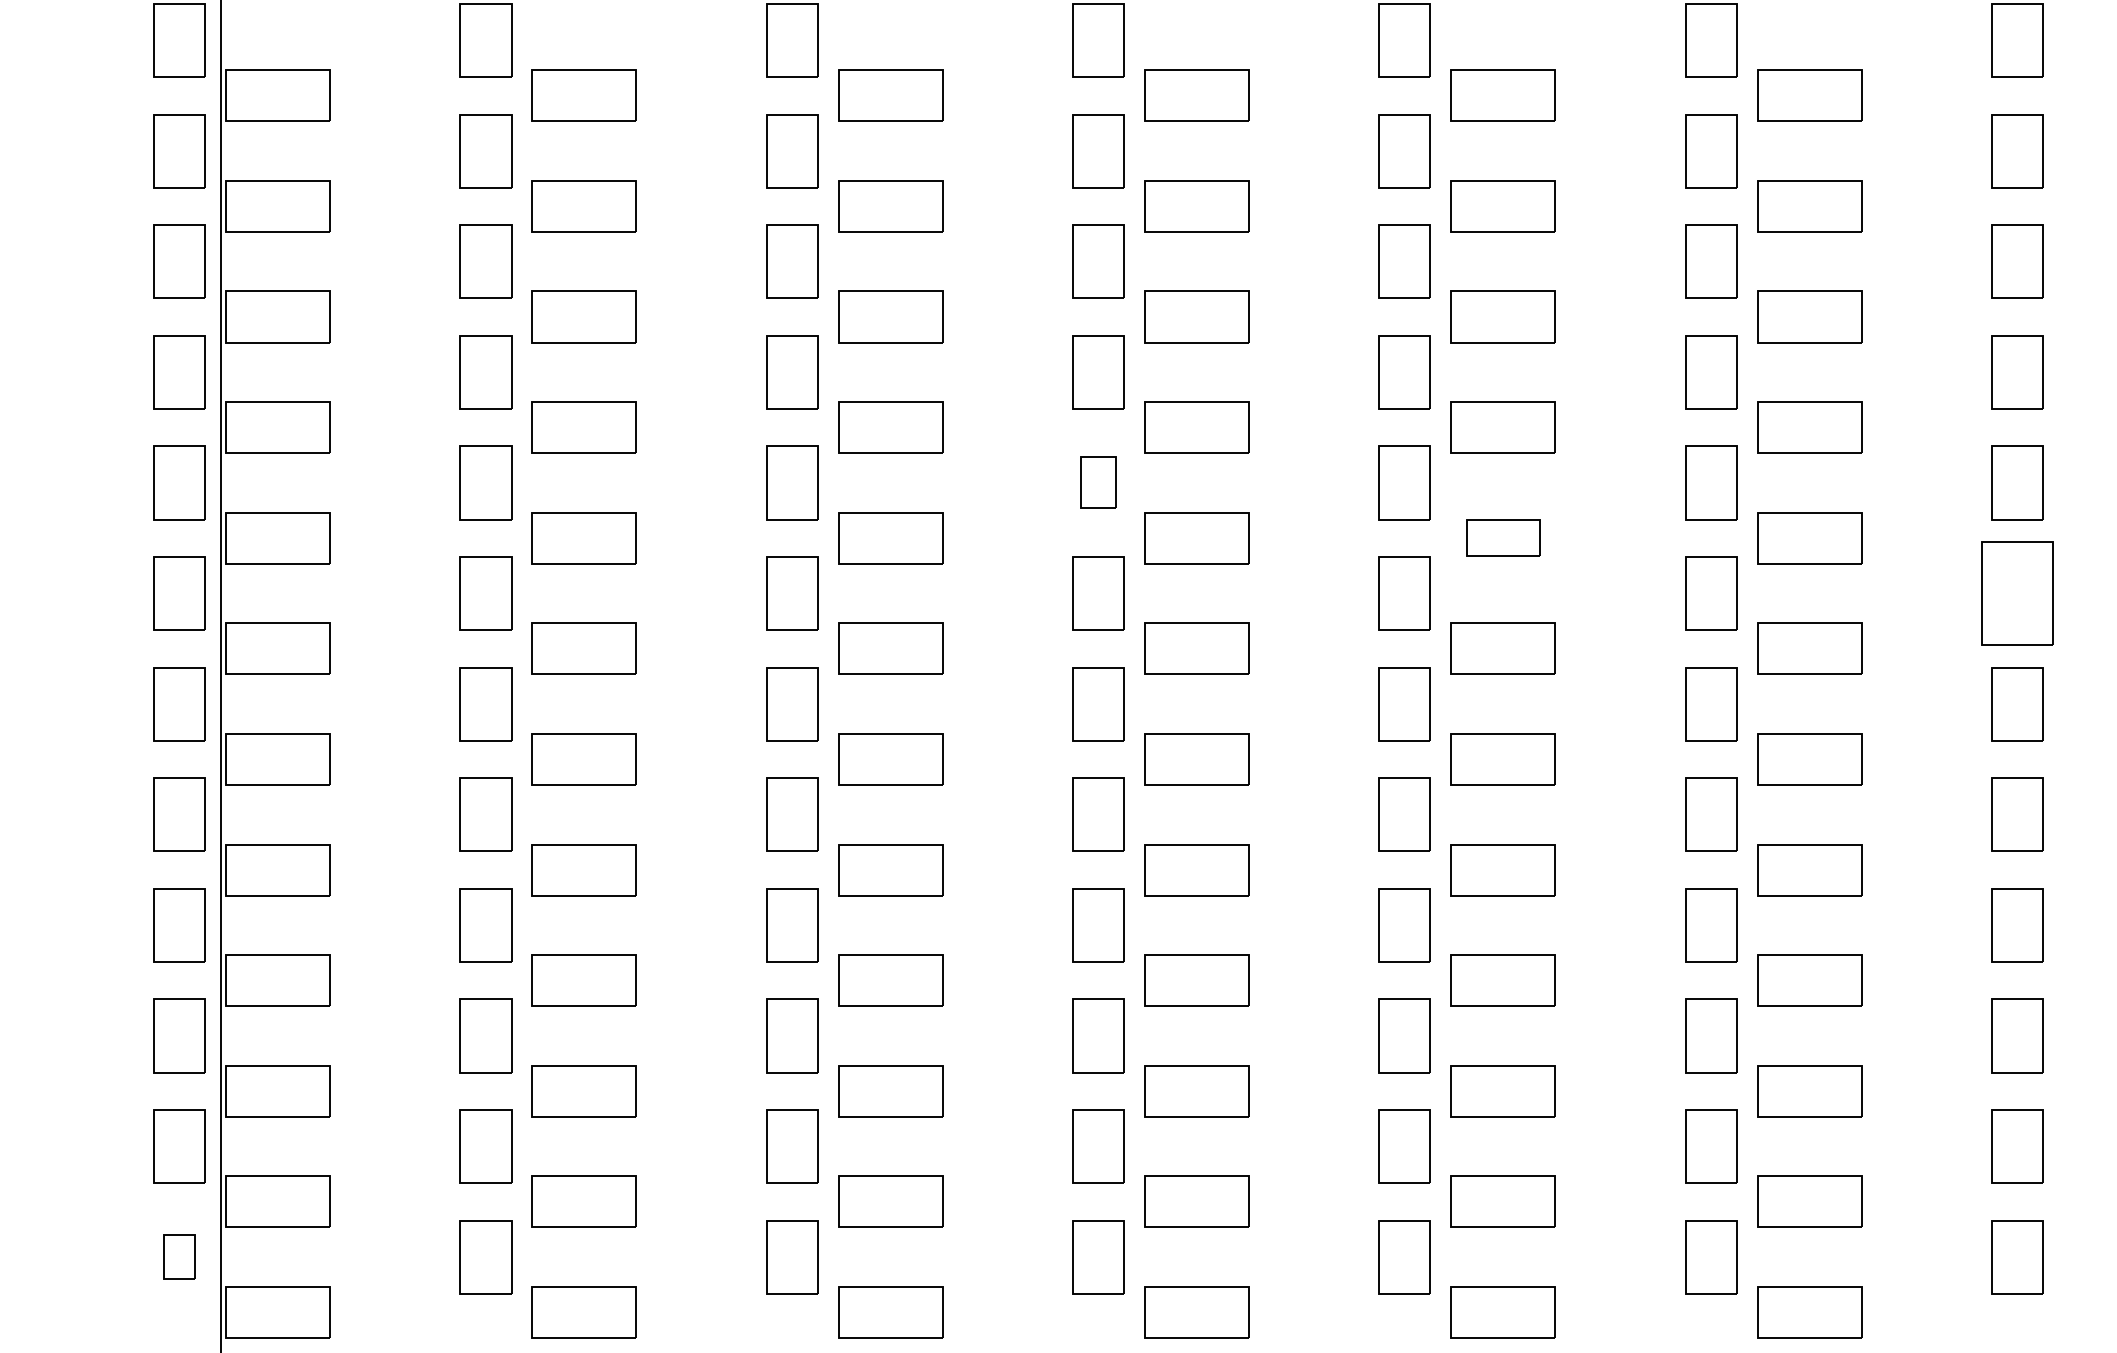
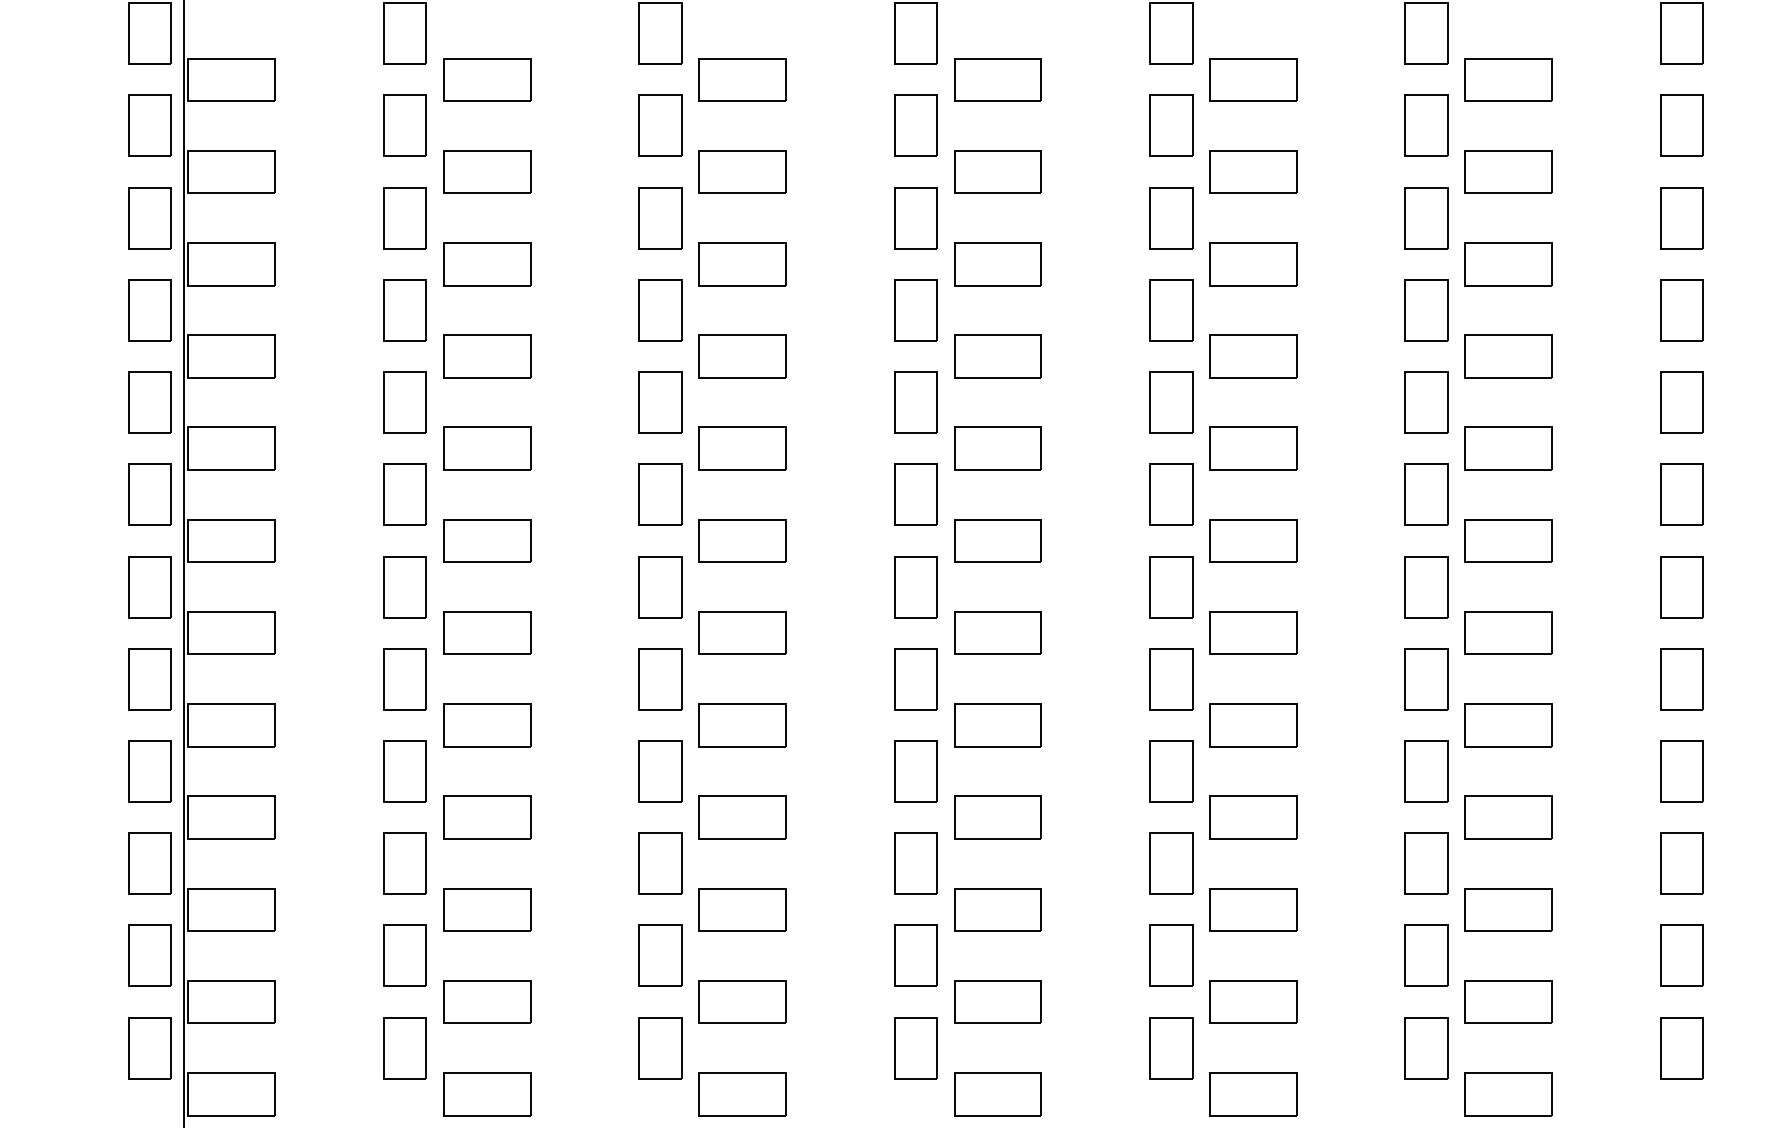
part: (1098, 482) -> (915, 402), size x1.43
part: (1503, 537) -> (1253, 448), size x1.43
part: (2016, 593) -> (1681, 494), size x0.71
part: (179, 1257) -> (149, 1048), size x1.67

